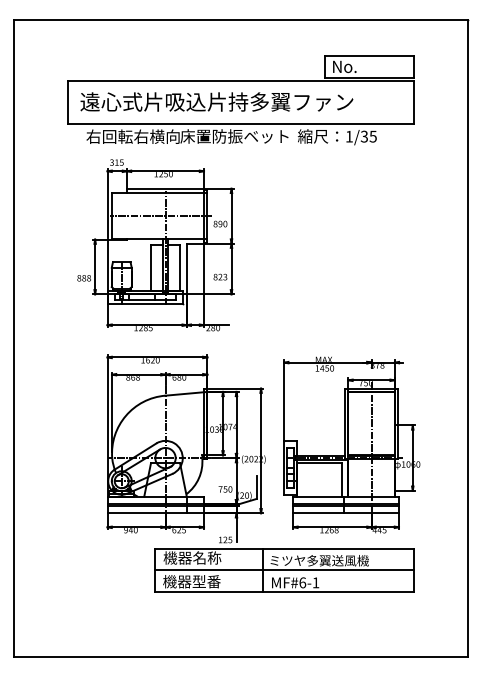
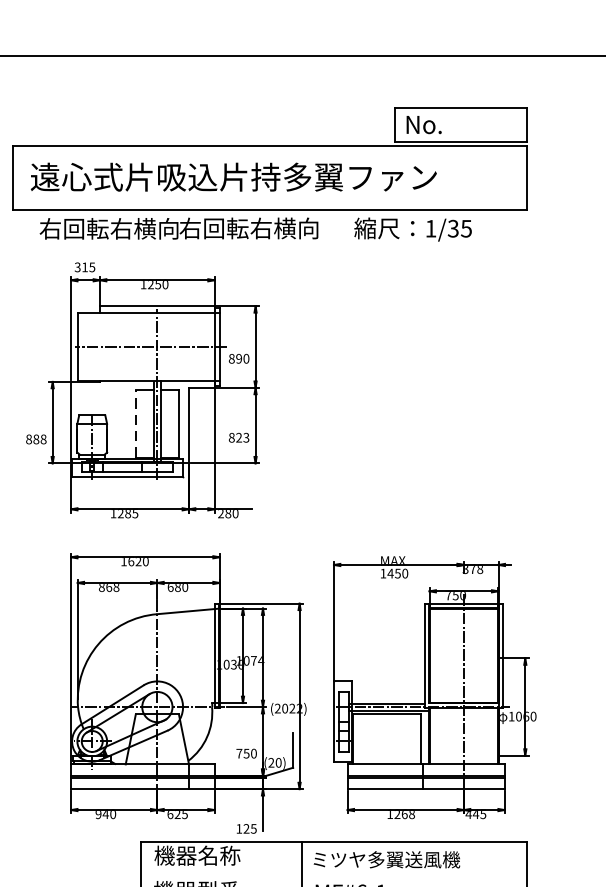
text: (234, 136) -> (260, 228), 床置防振ベット -> 右回転右横向
line: (151, 267) -> (136, 423), solid -> dashed
line: (283, 570) -> (332, 874), removed

